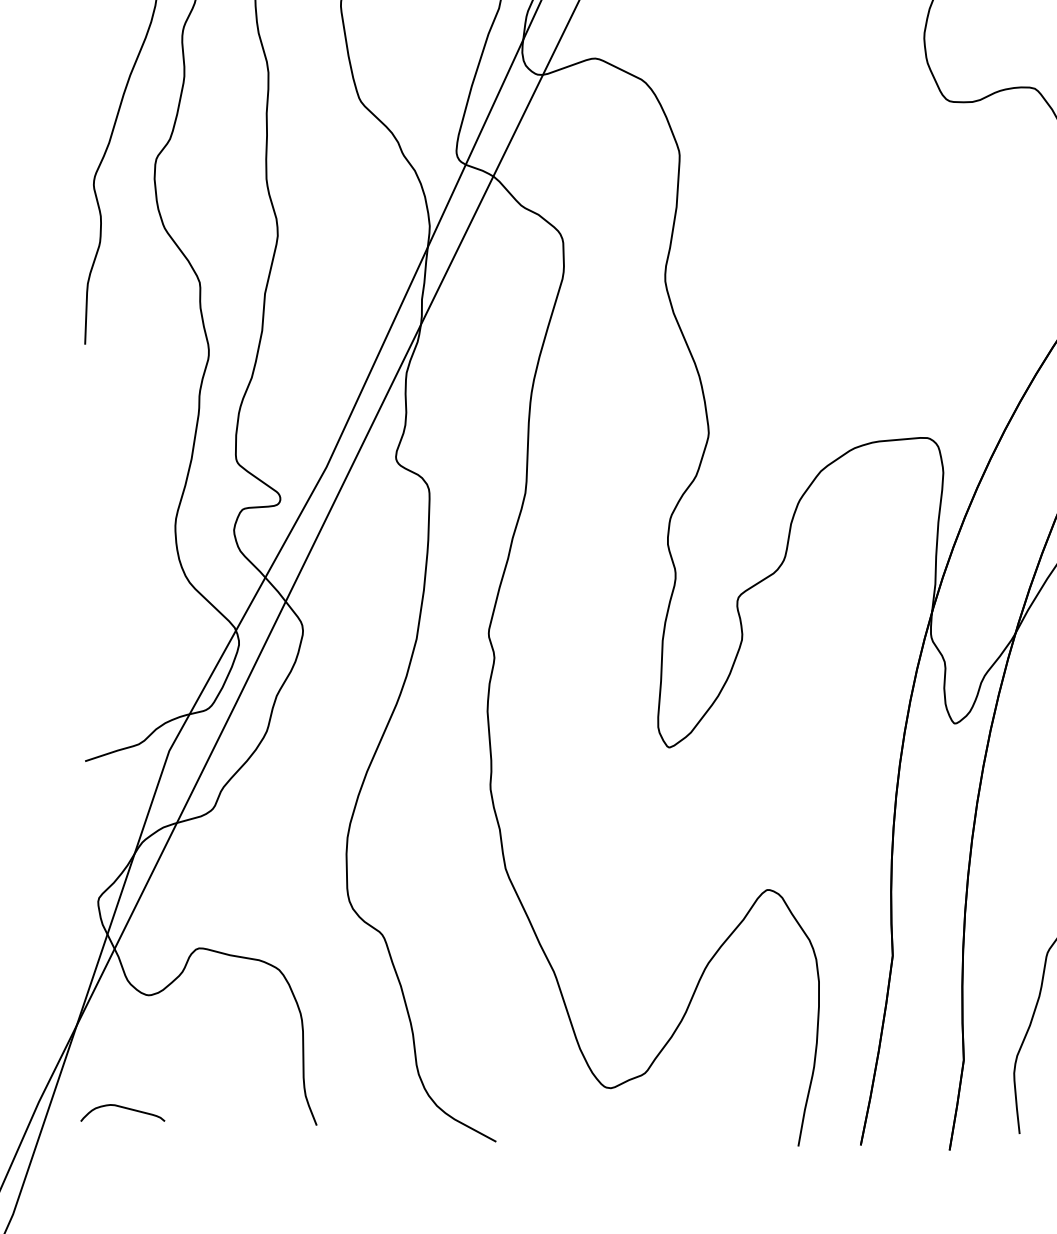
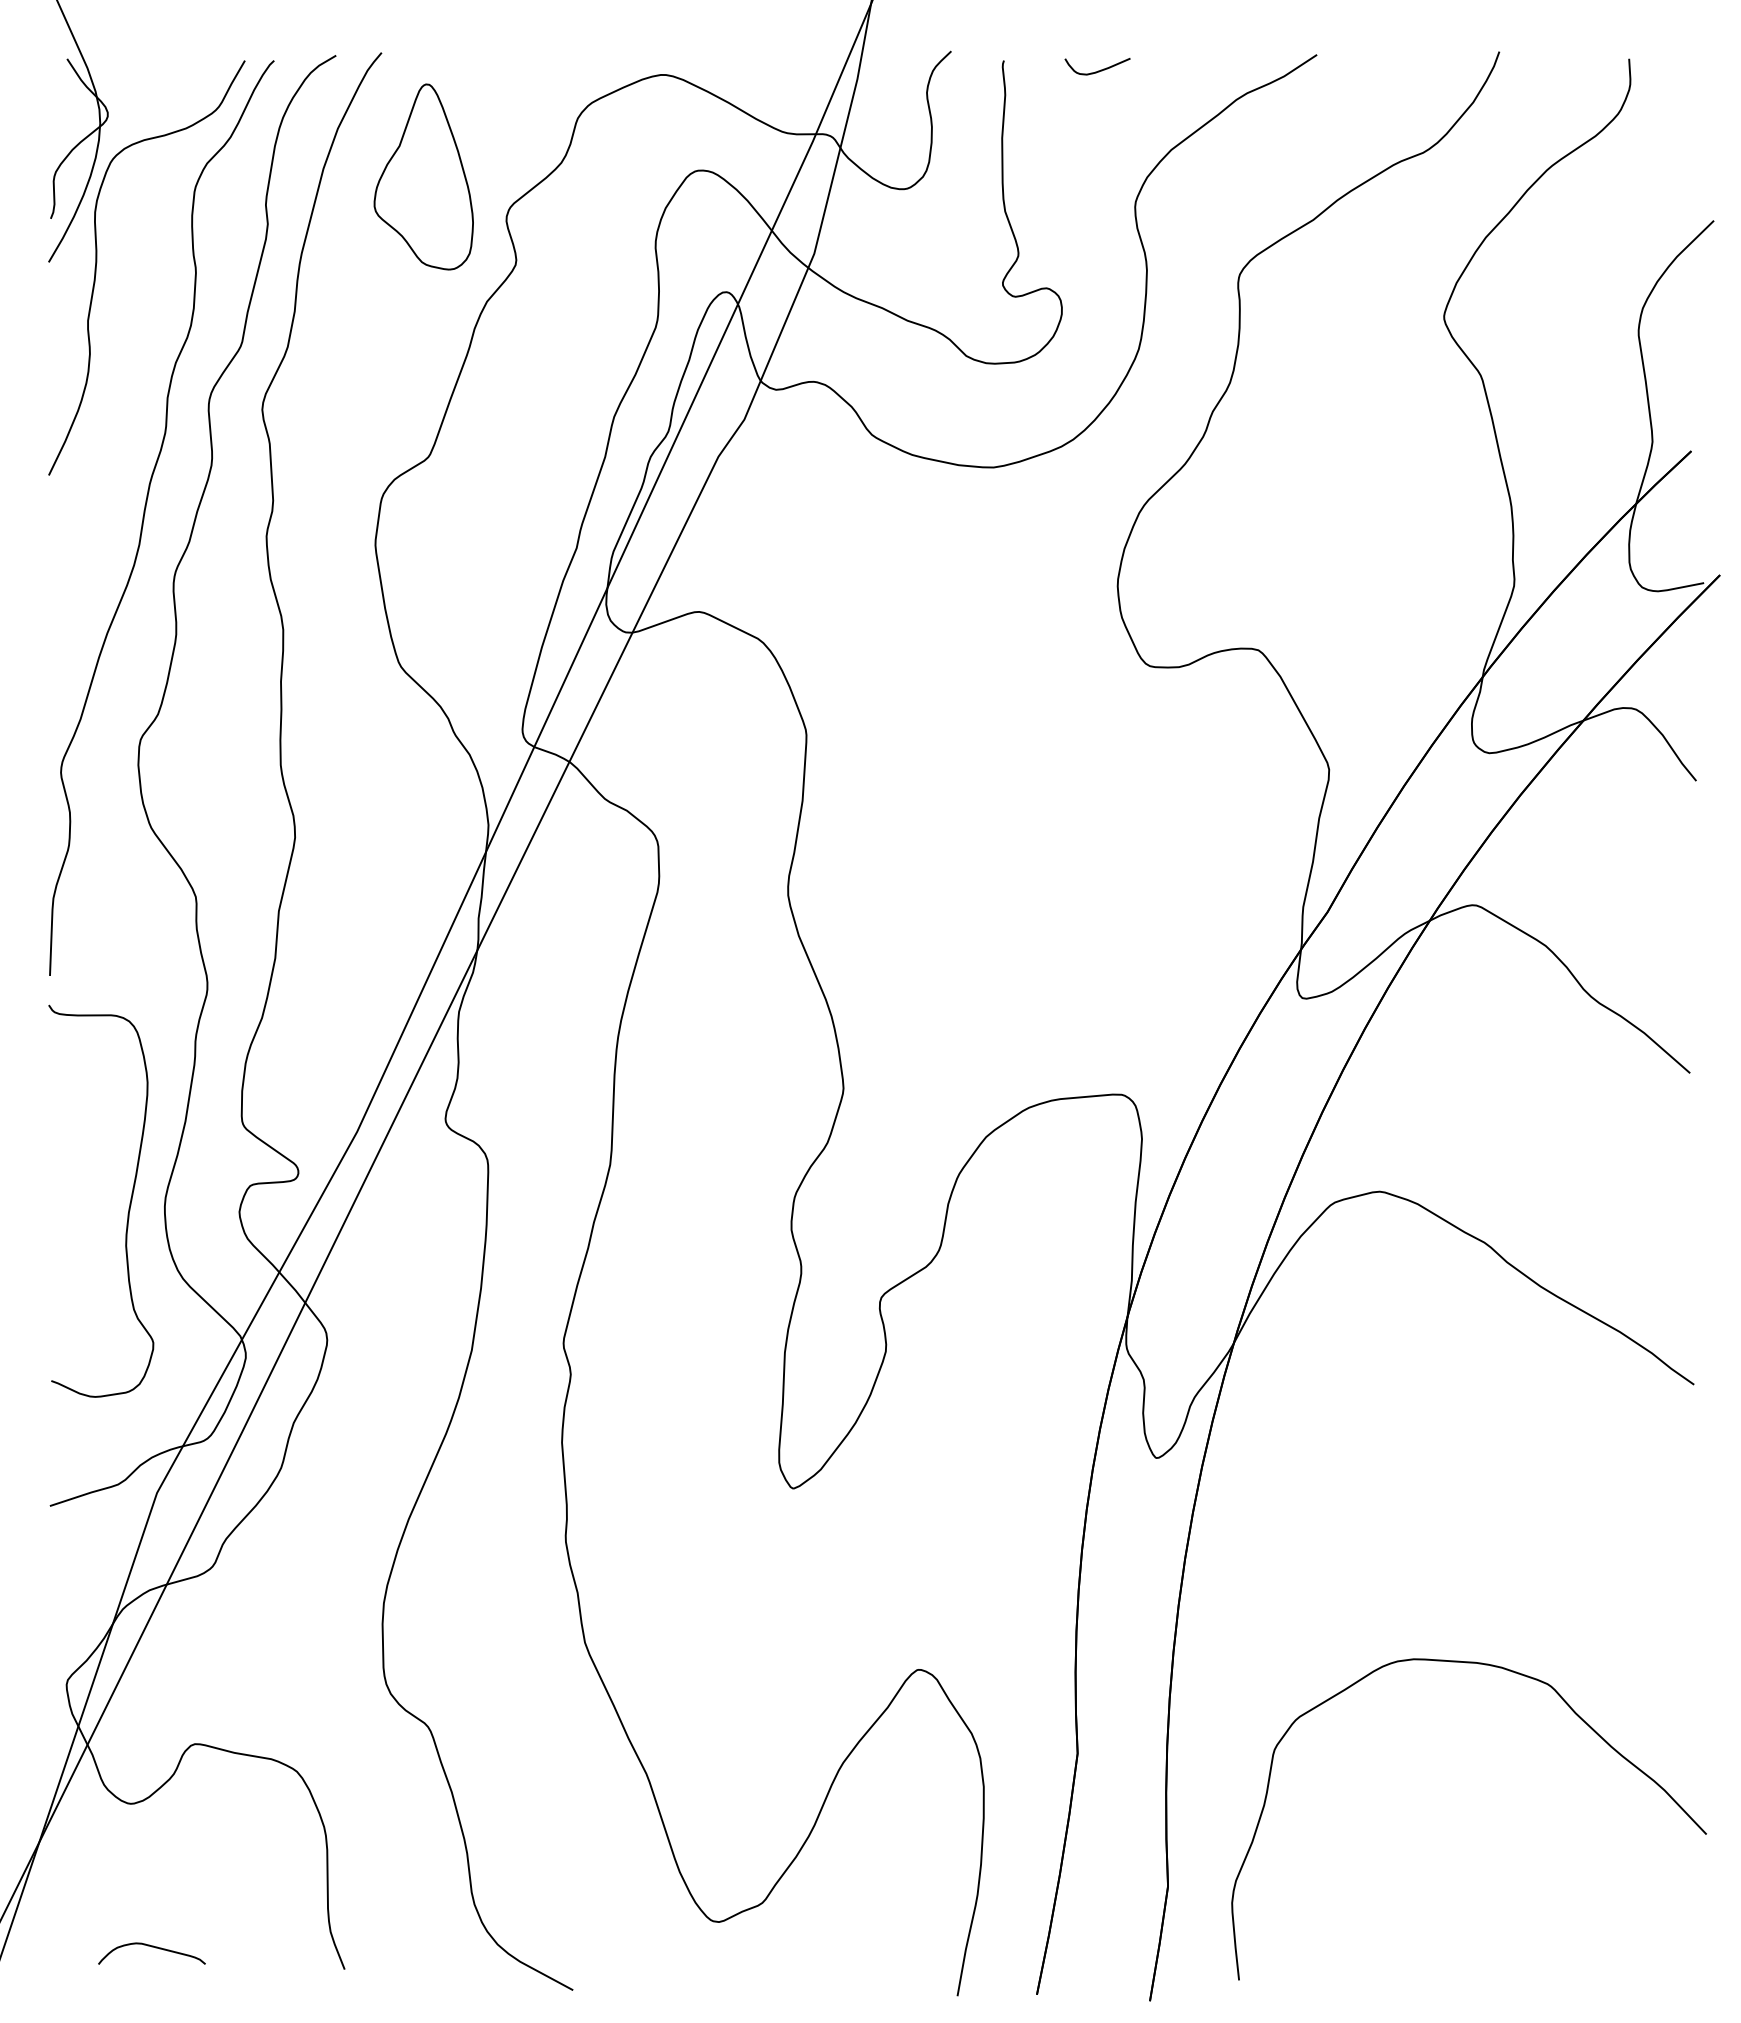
curve: (147, 523) -> (129, 1203), added
curve: (122, 1108) -> (151, 1947), moved

